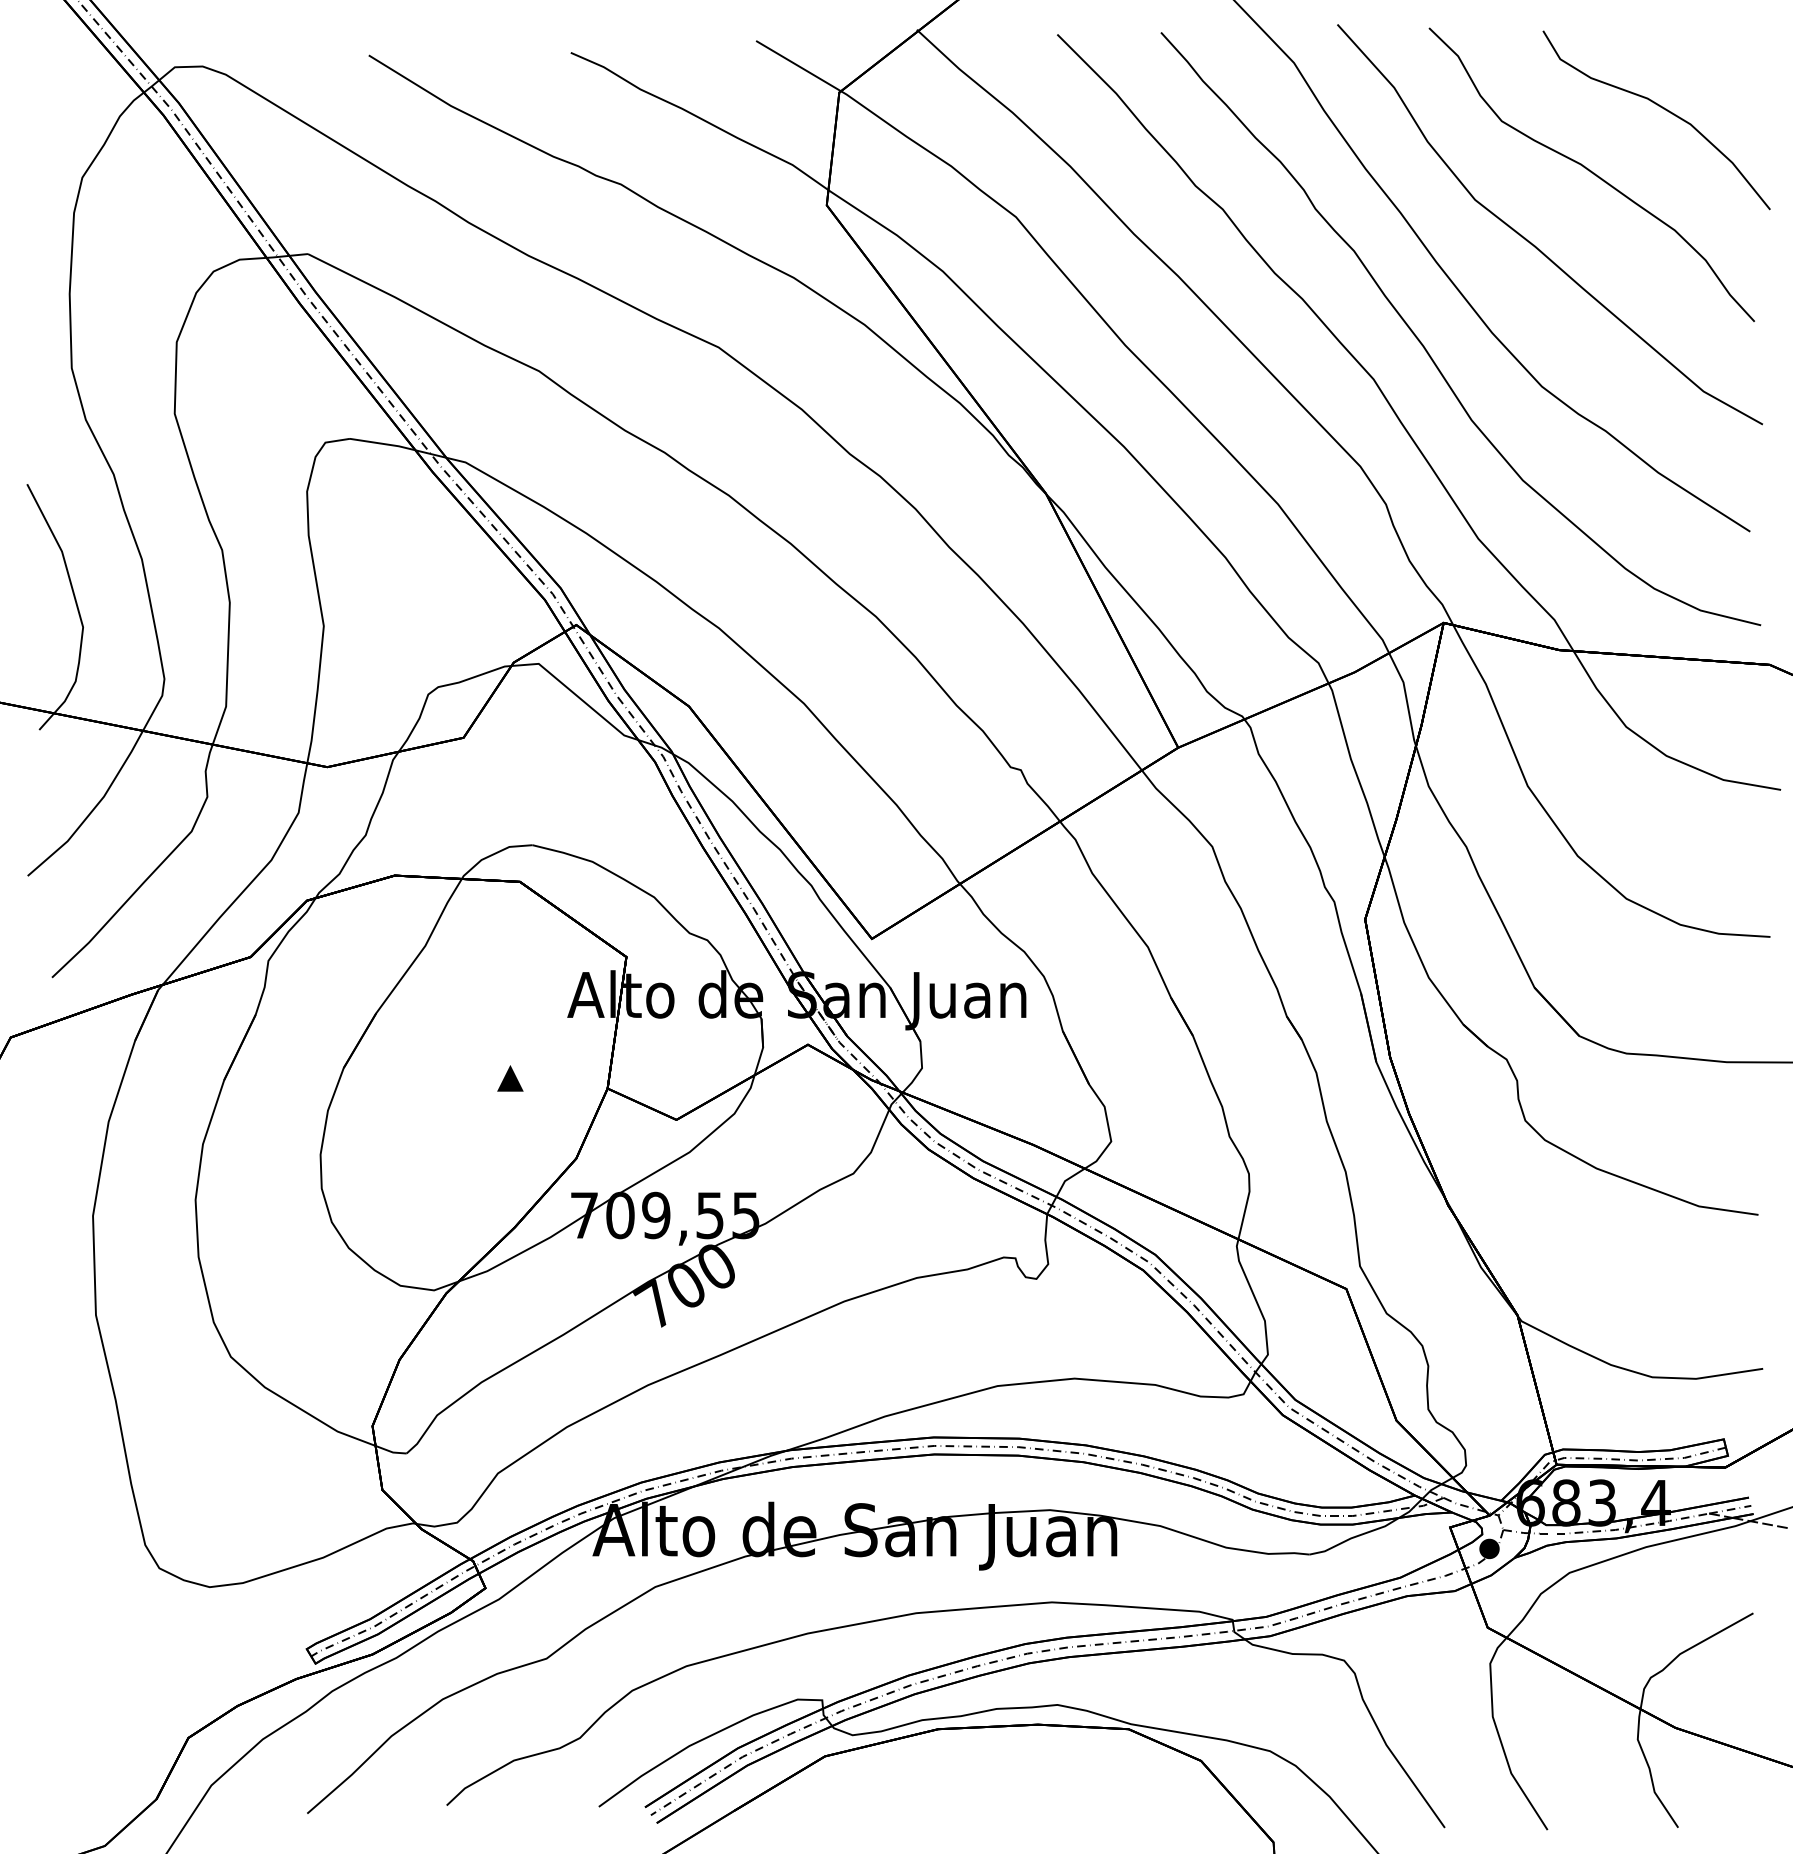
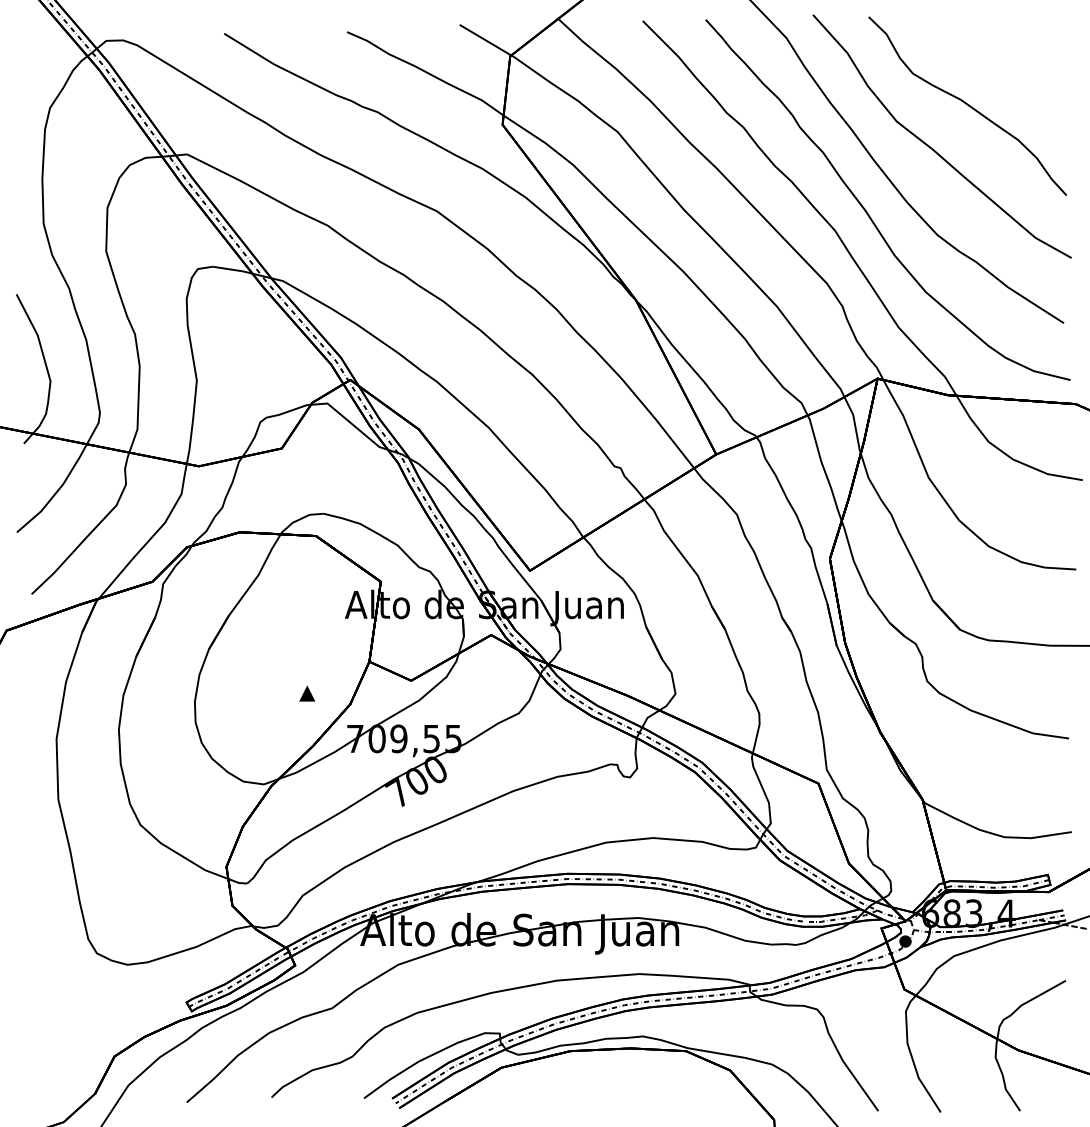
curve: (1662, 109) -> (1010, 66), removed
part: (510, 1078) -> (307, 693), moved

